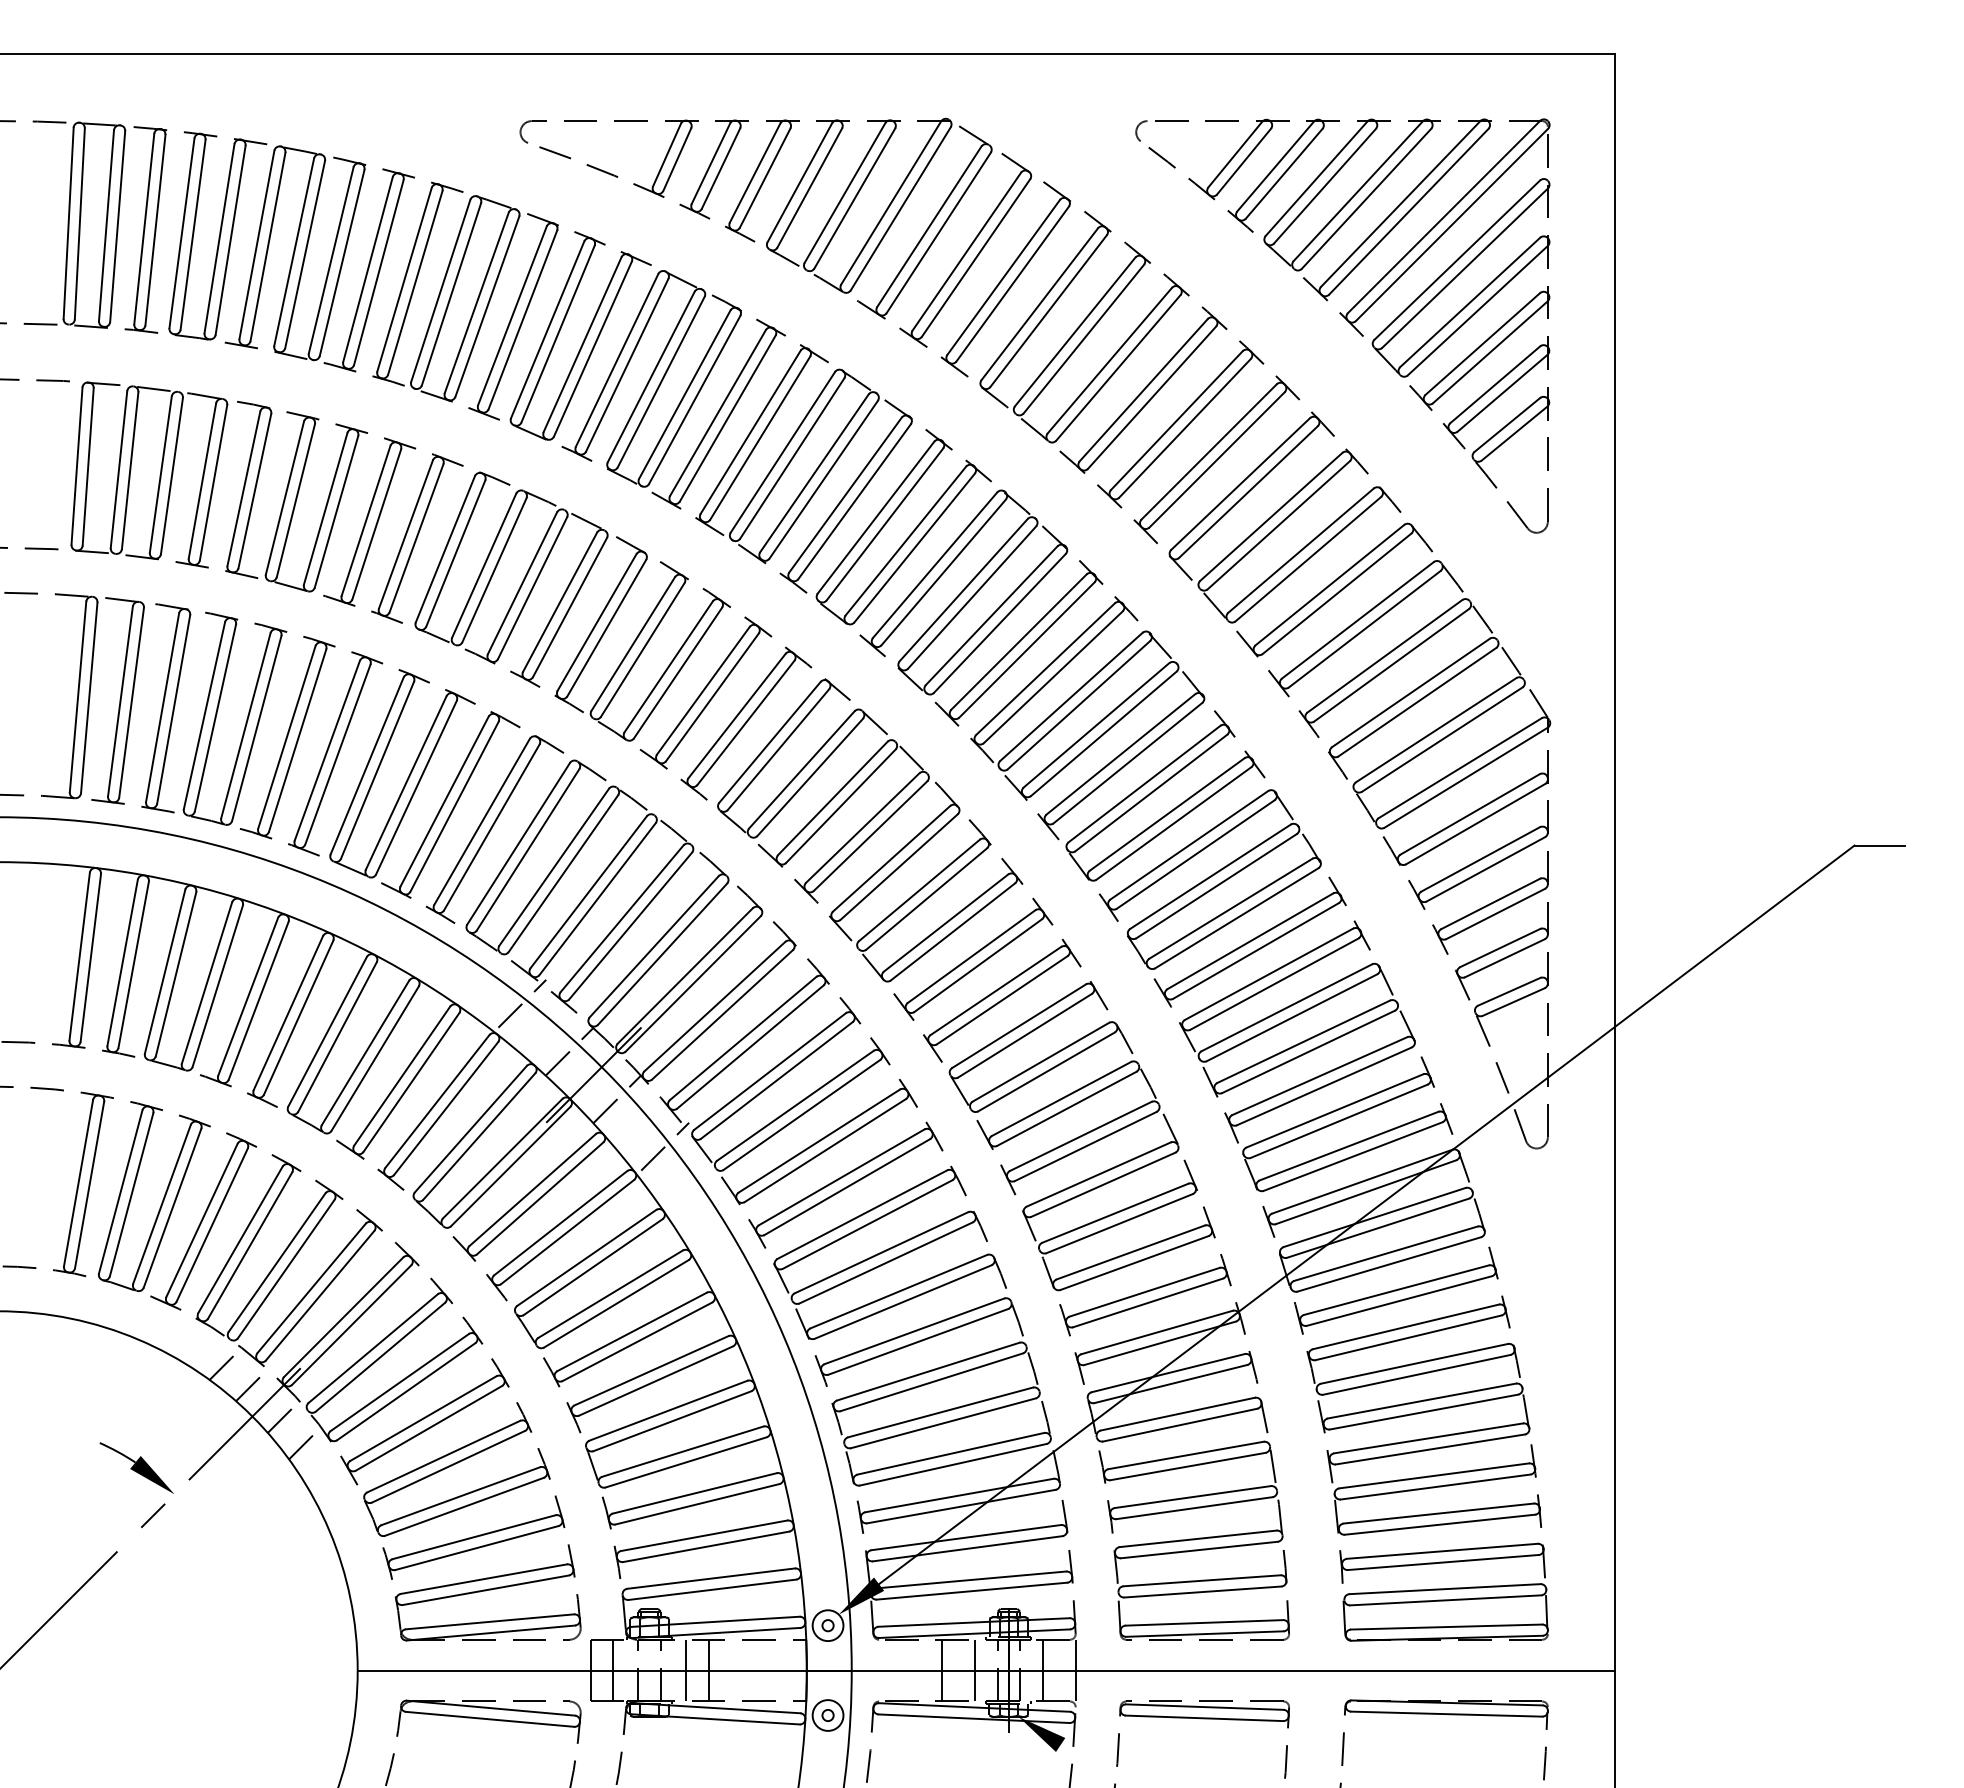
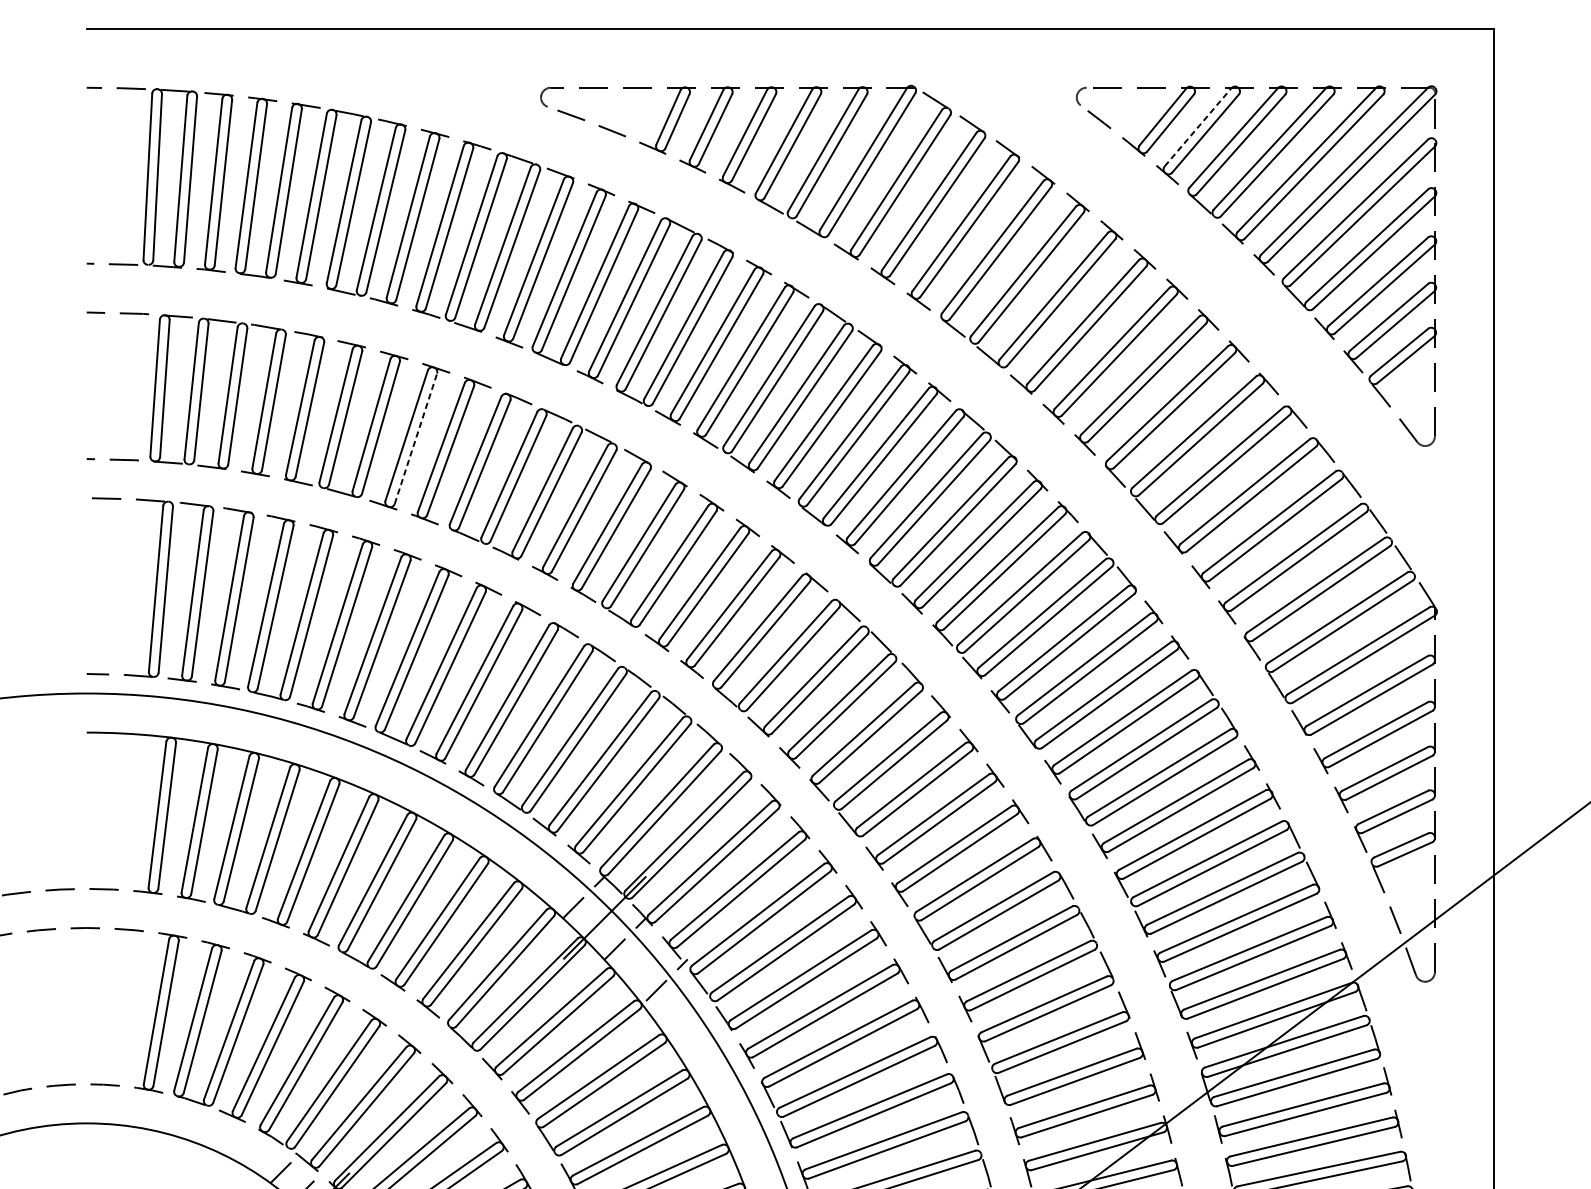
line: (1275, 166) -> (1197, 127), solid -> dashed
line: (376, 524) -> (415, 438), solid -> dashed
line: (522, 1003) -> (542, 855), removed

